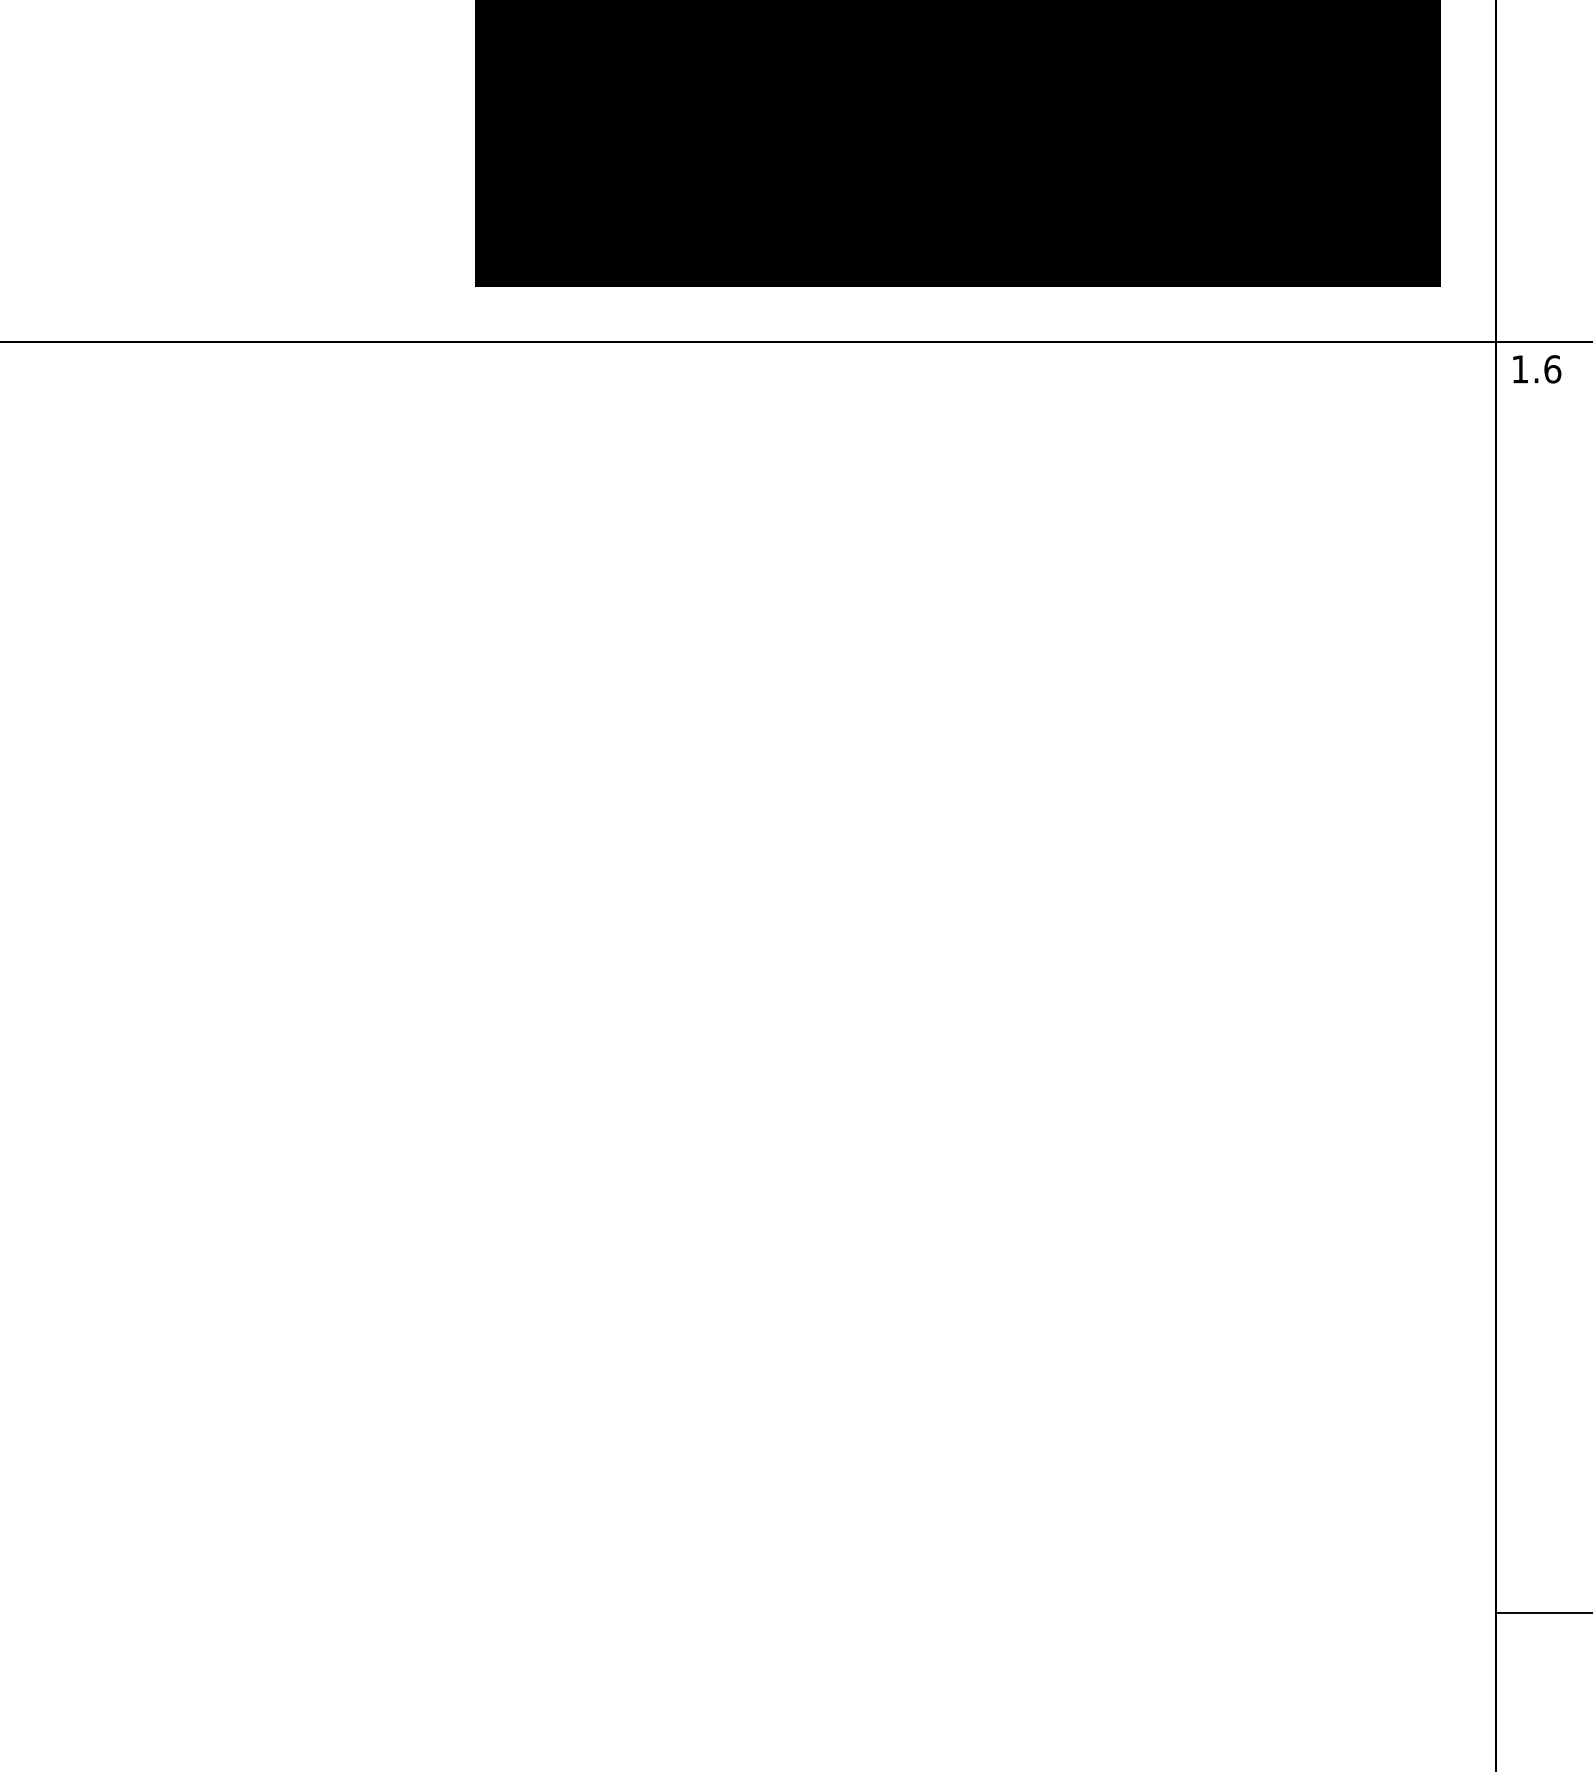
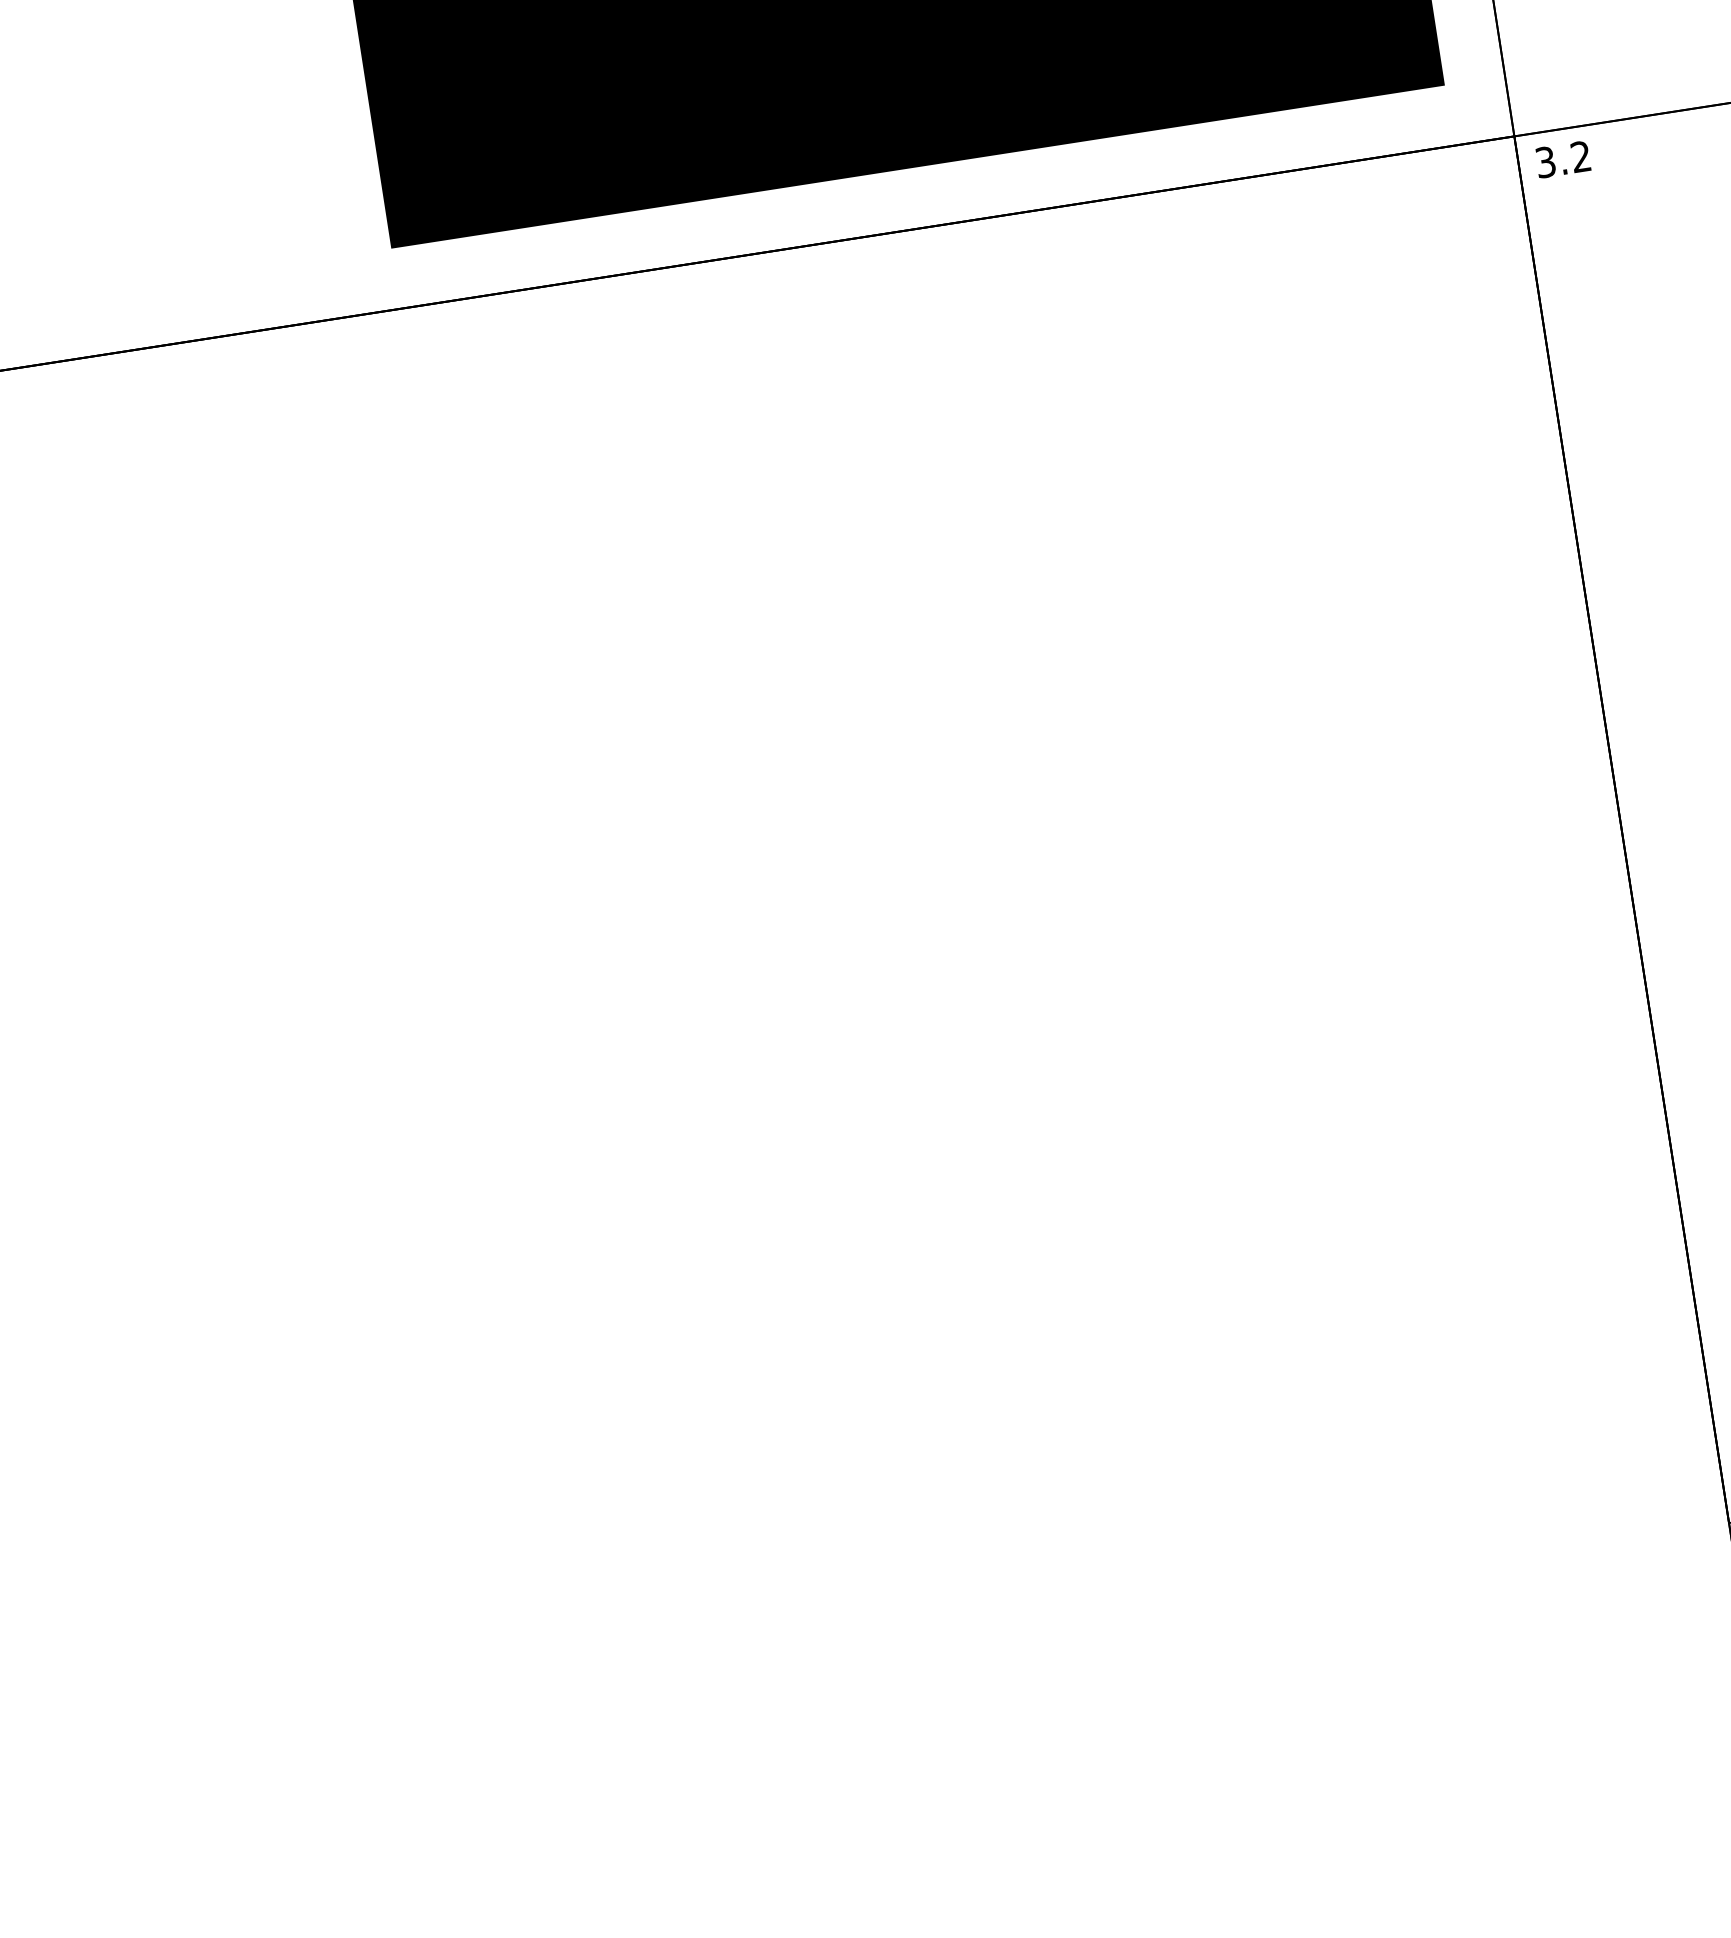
text: (1536, 369) -> (1563, 159), 1.6 -> 3.2

